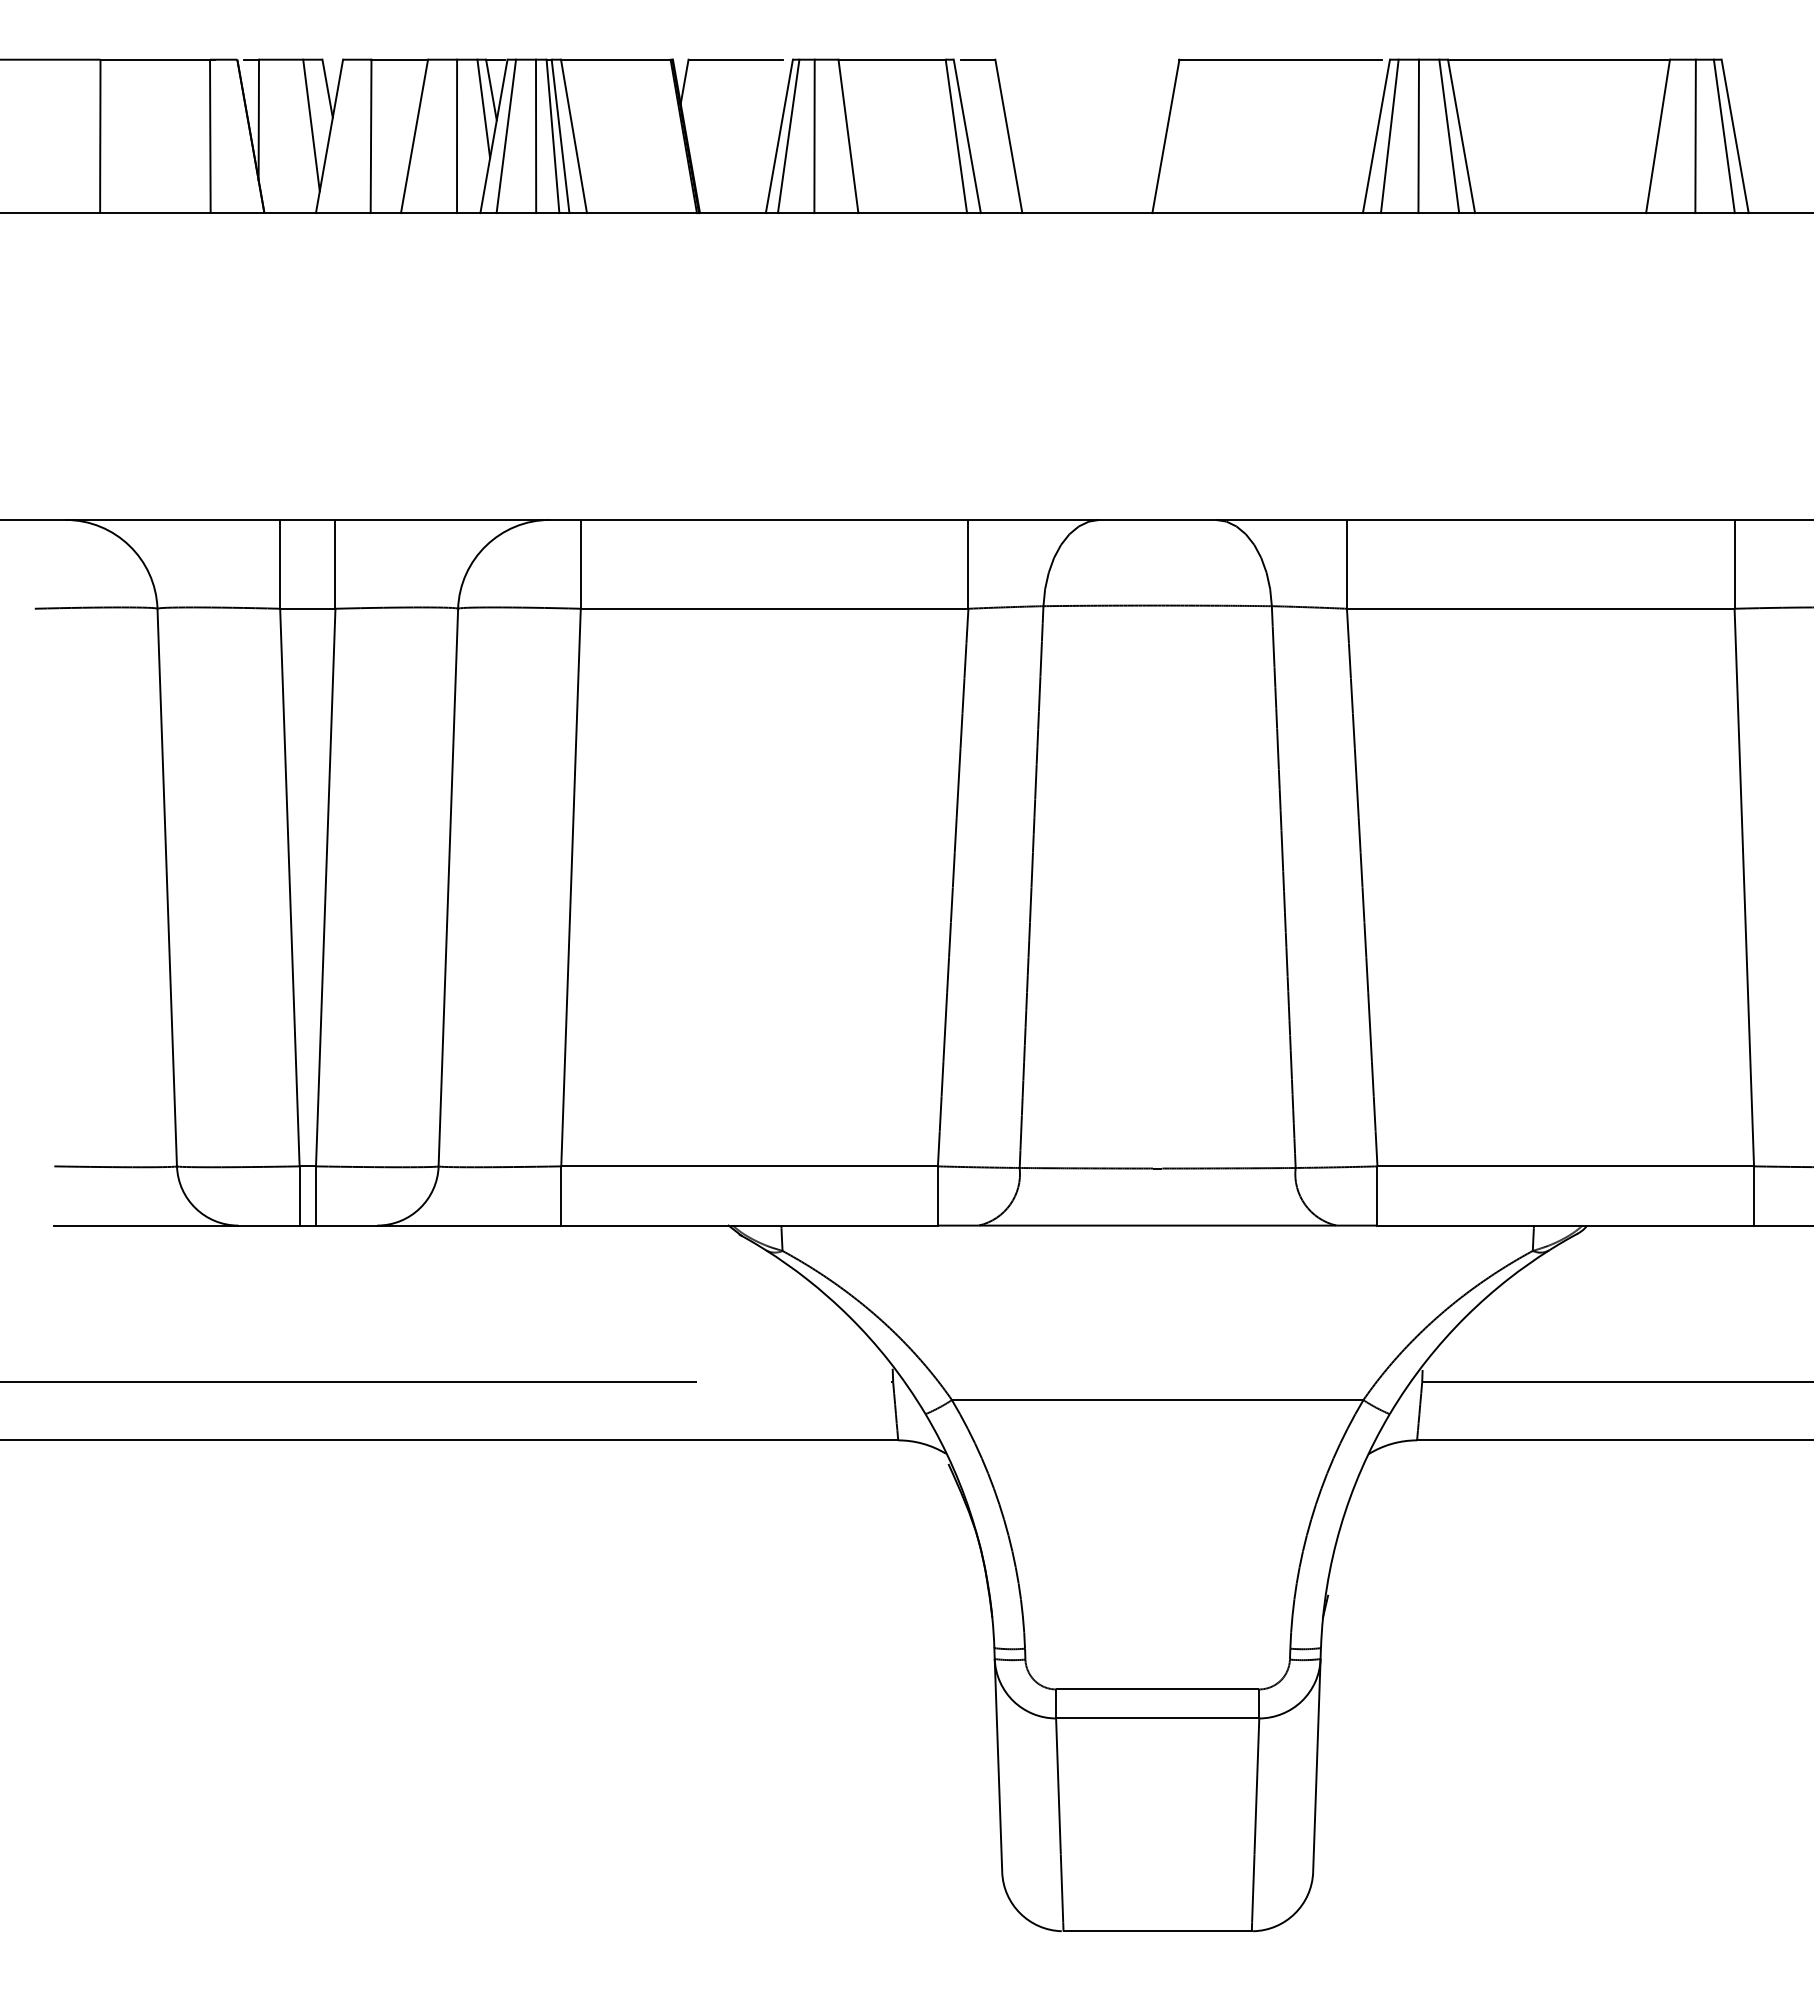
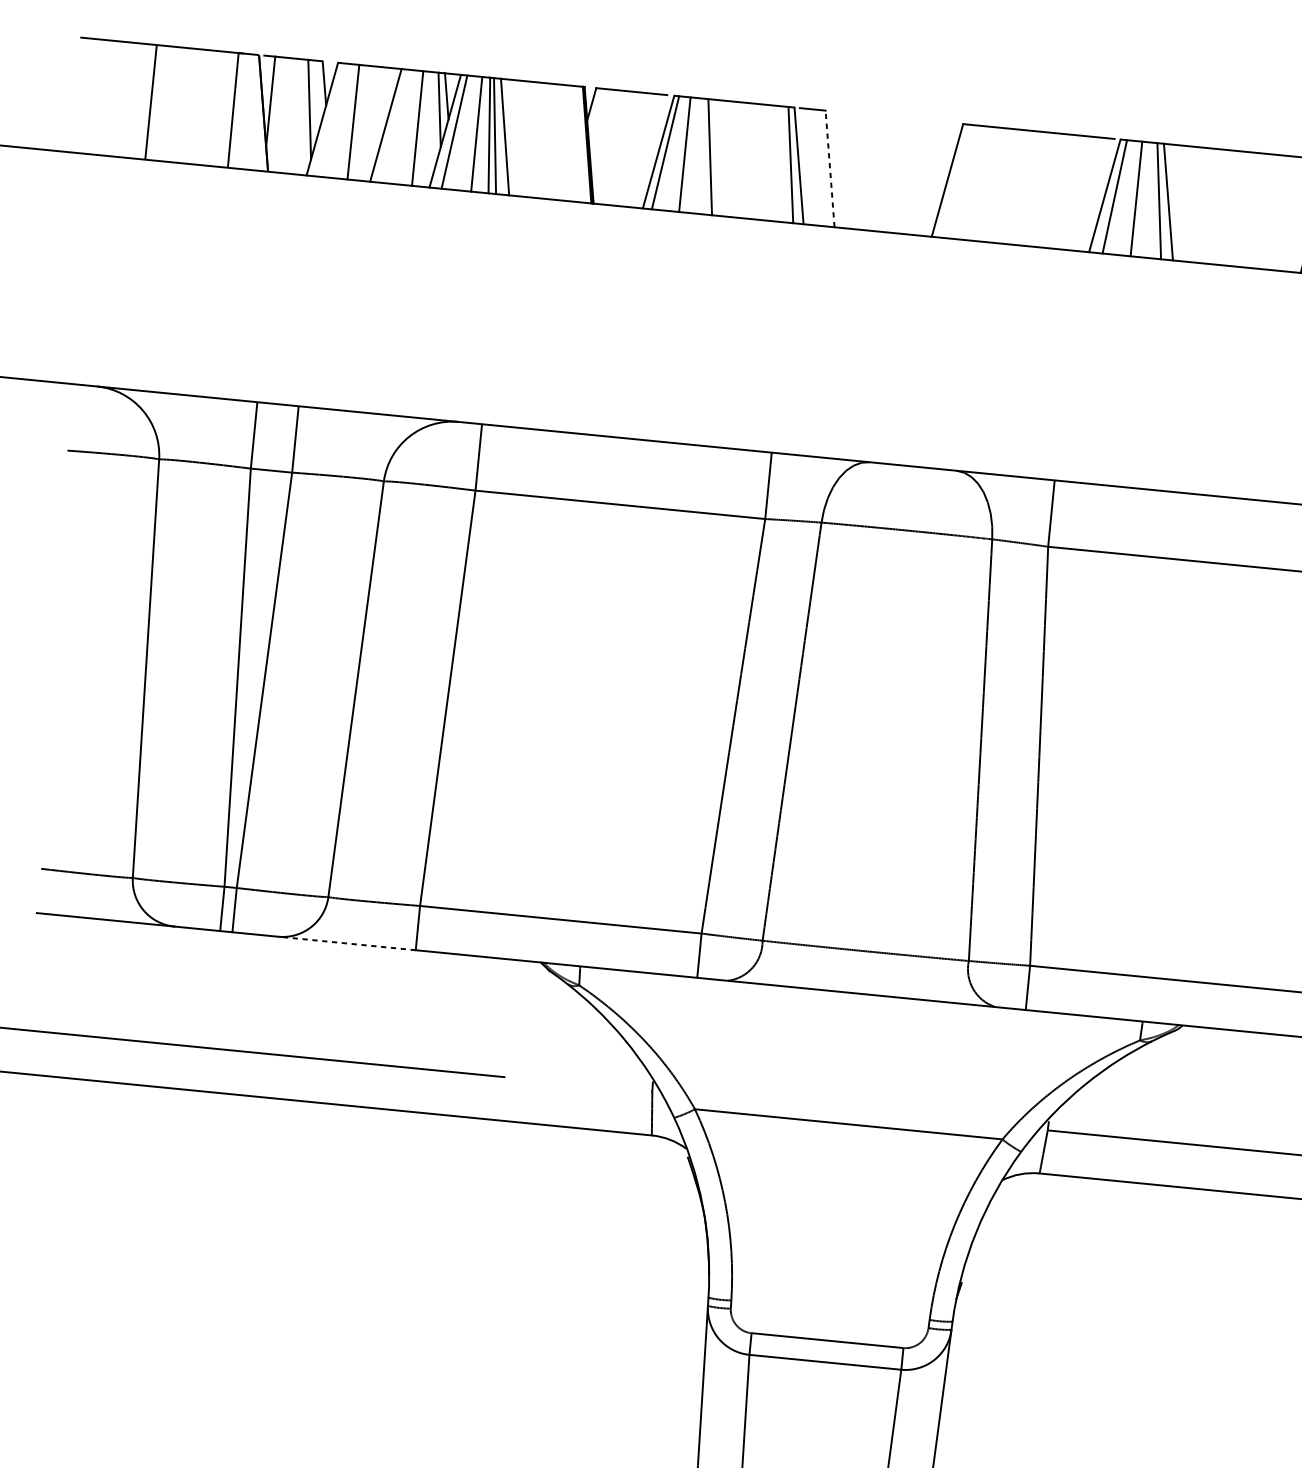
line: (1008, 136) -> (829, 168), solid -> dashed
line: (469, 1225) -> (347, 943), solid -> dashed

